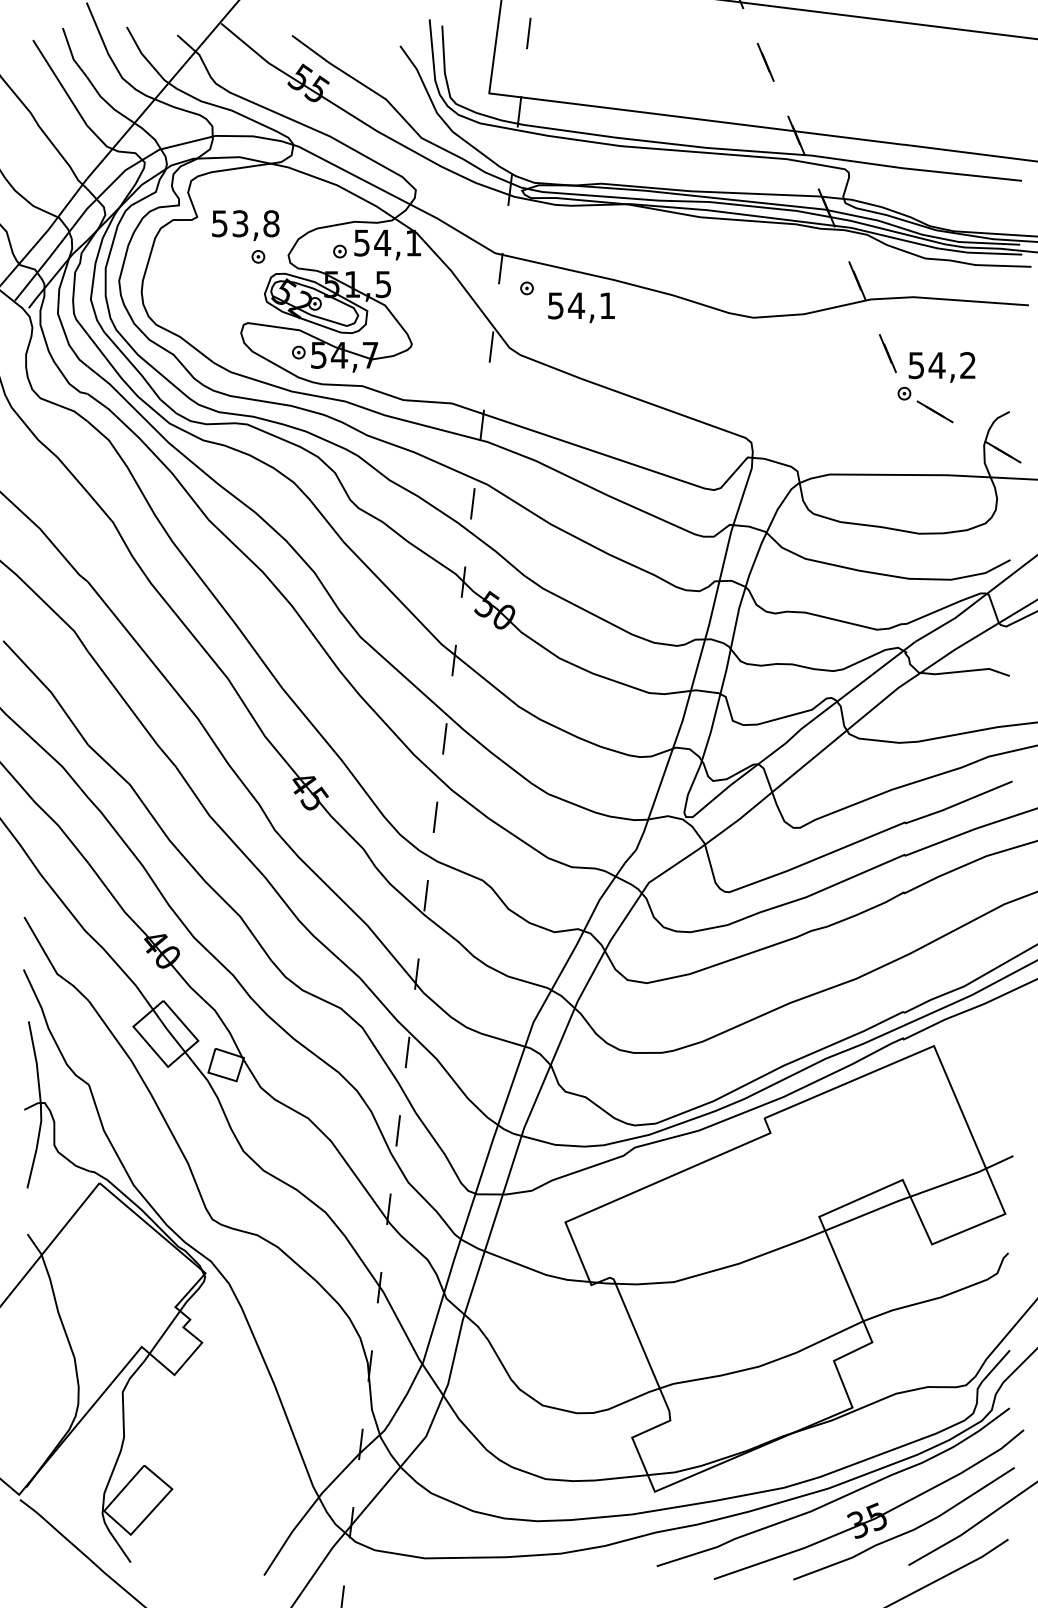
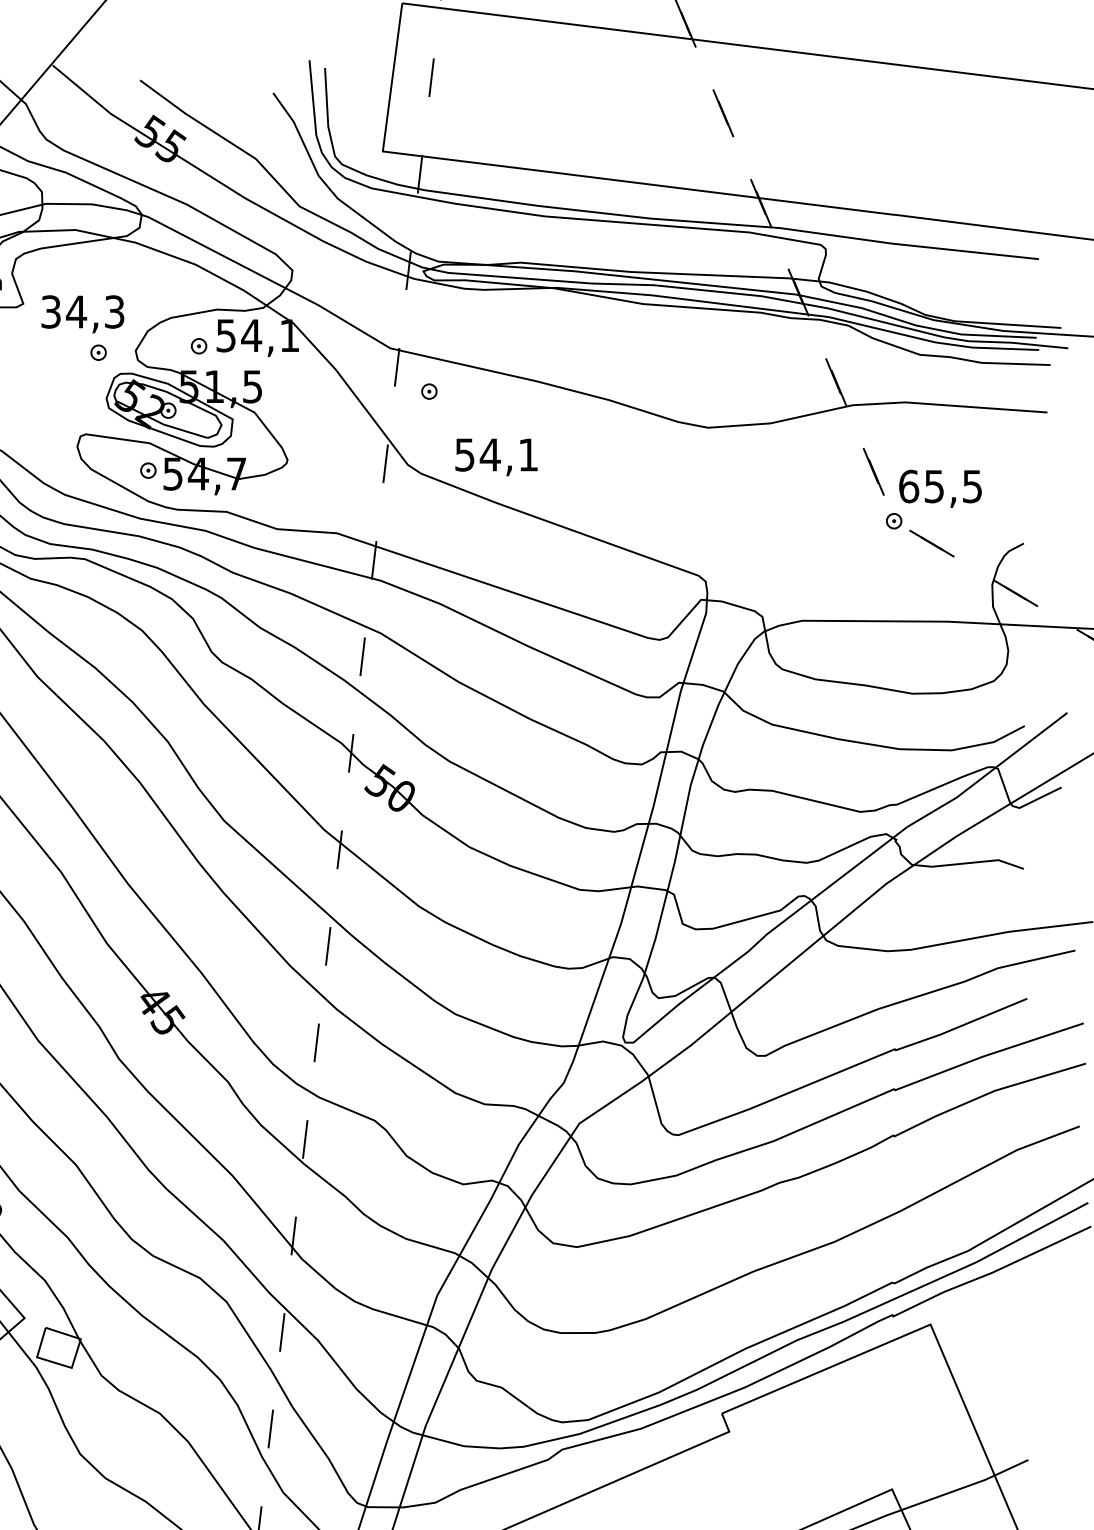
text: (245, 223) -> (82, 311), 53,8 -> 34,3
text: (581, 307) -> (496, 456), moved
text: (941, 365) -> (939, 486), 54,2 -> 65,5

